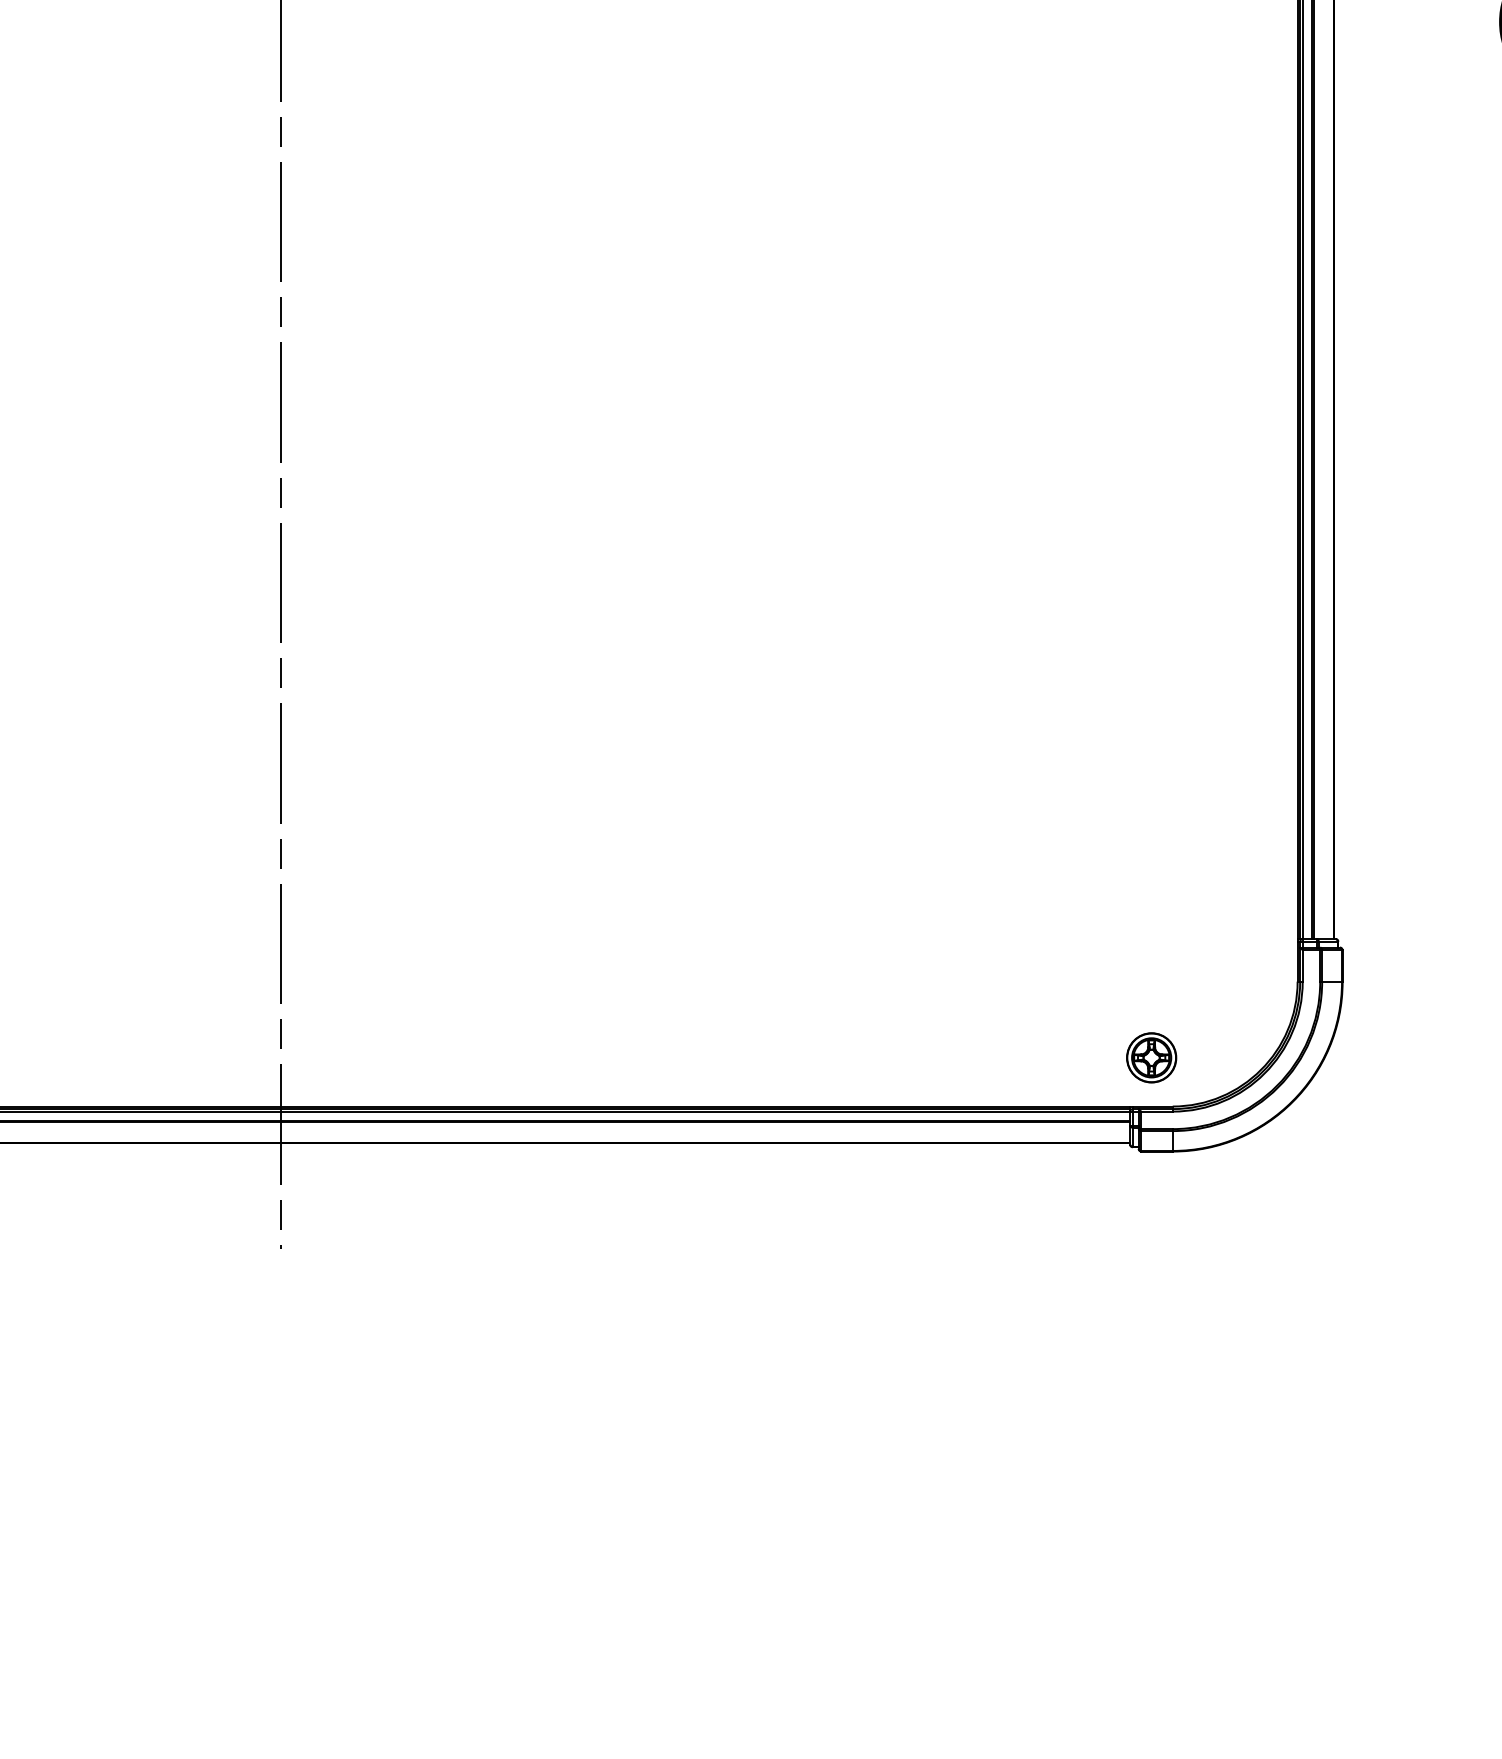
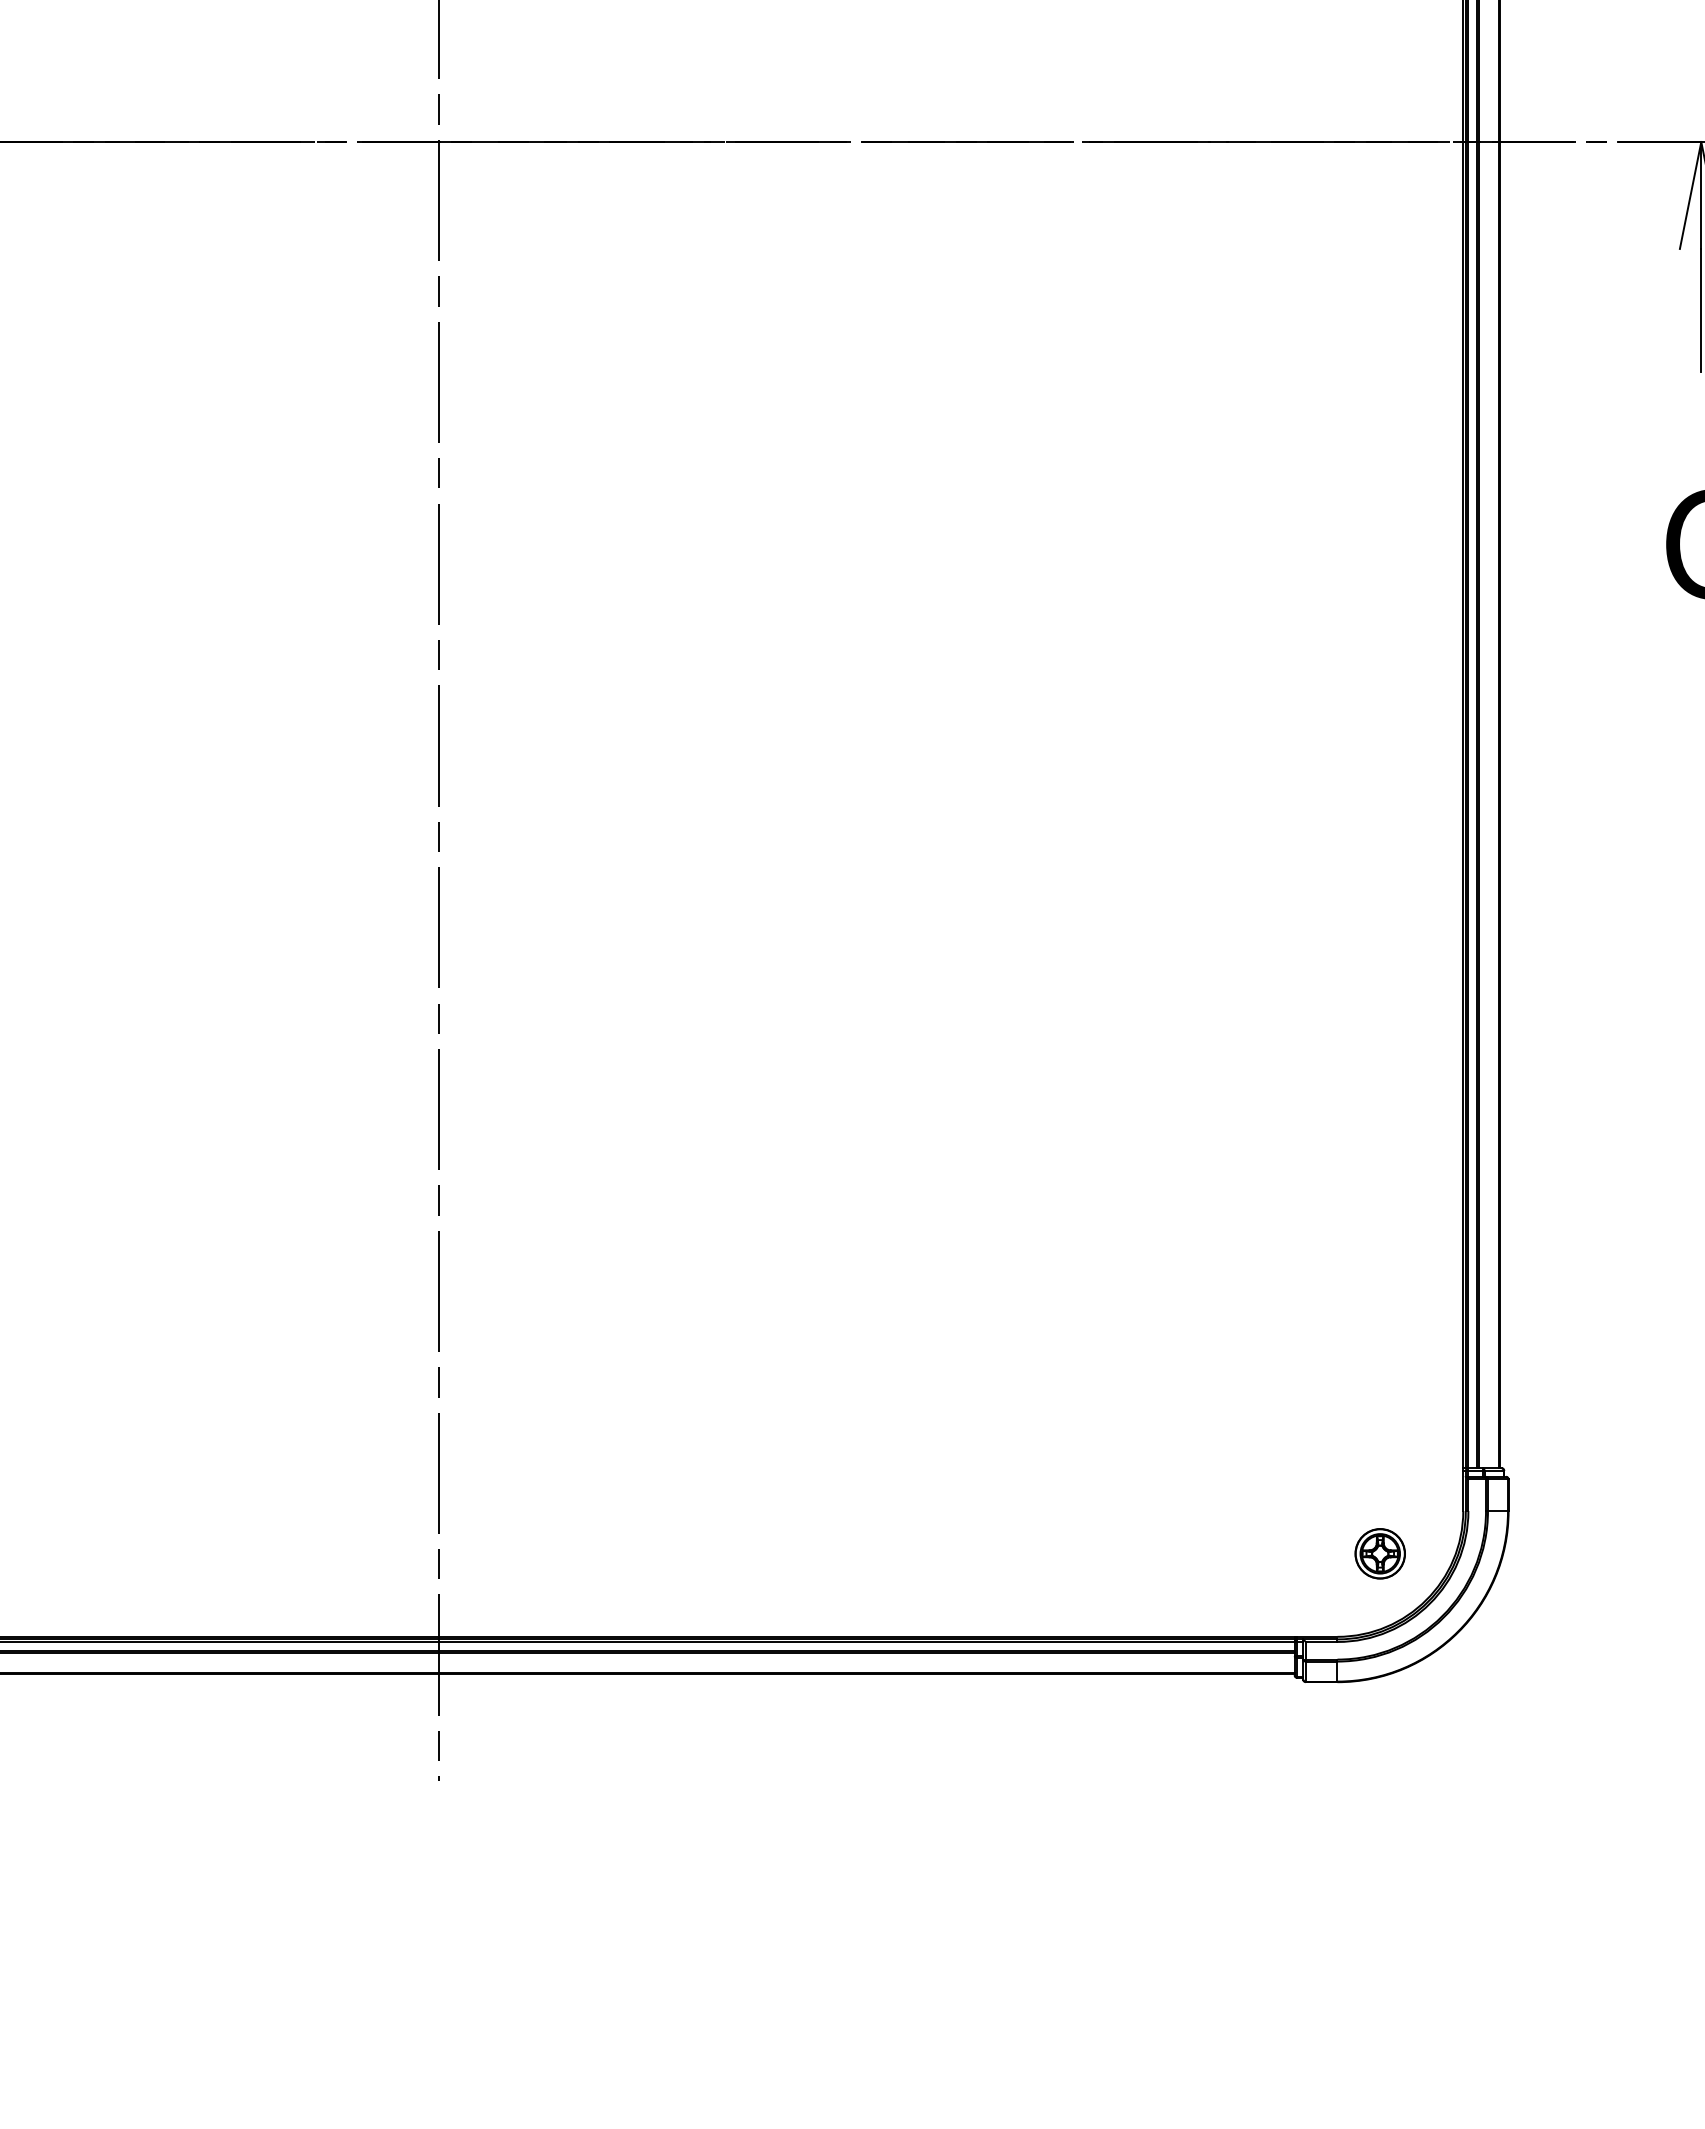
part: (1150, 1057) -> (1379, 1553), moved

